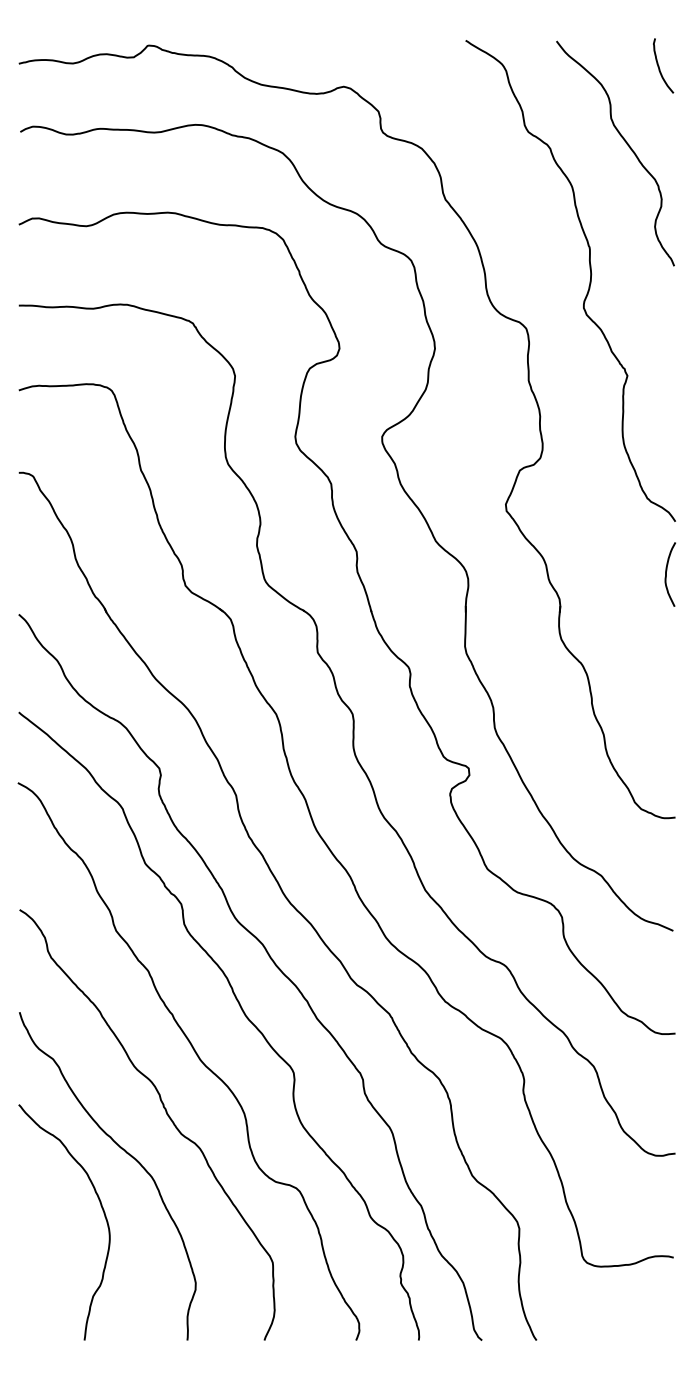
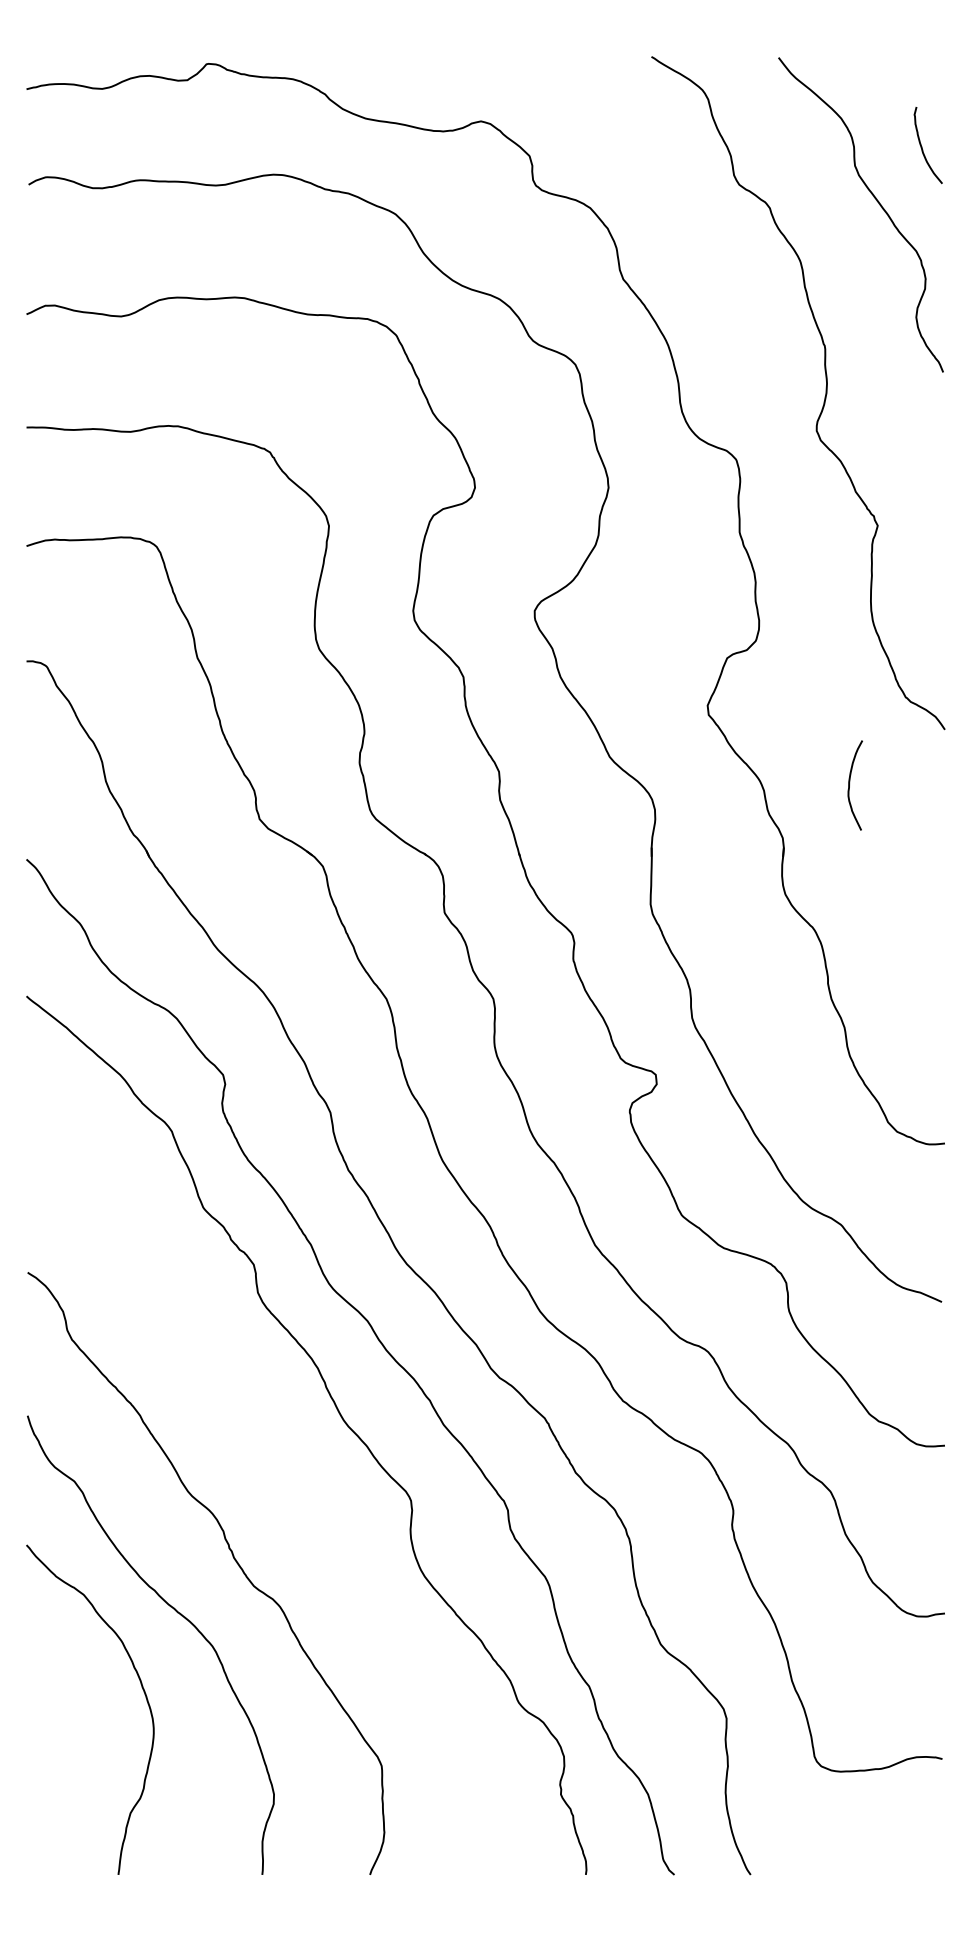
curve: (659, 65) -> (922, 144), moved
curve: (666, 574) -> (849, 785), moved
curve: (197, 1057) -> (276, 1479), removed

